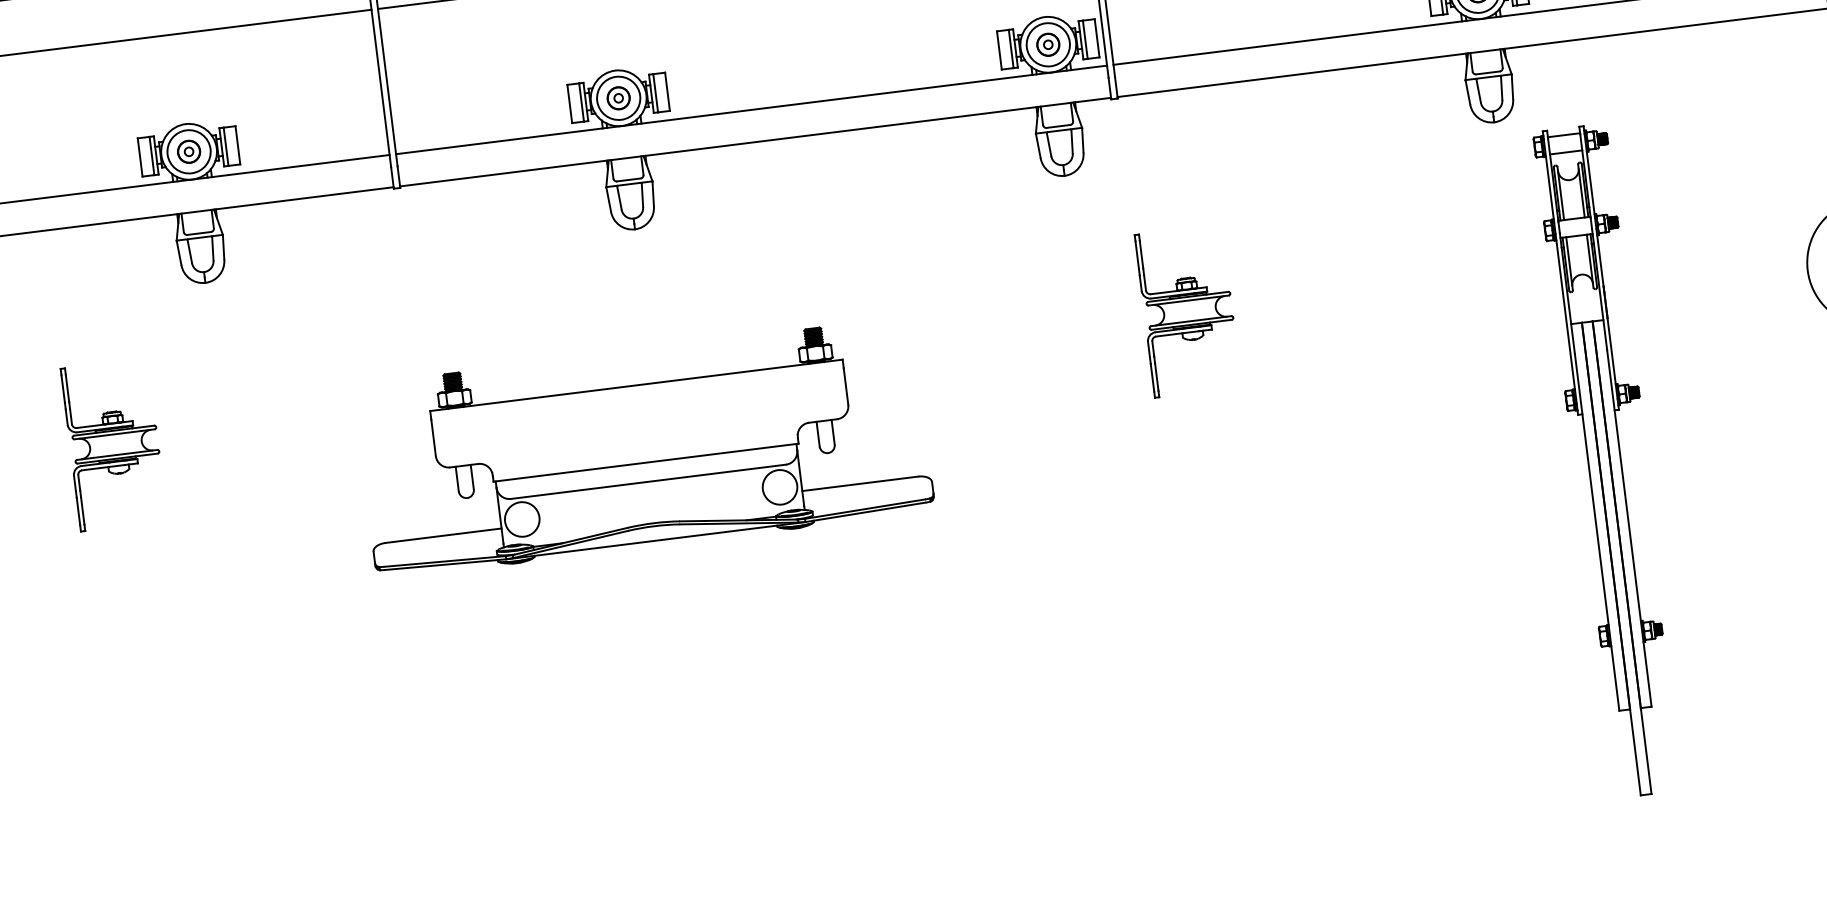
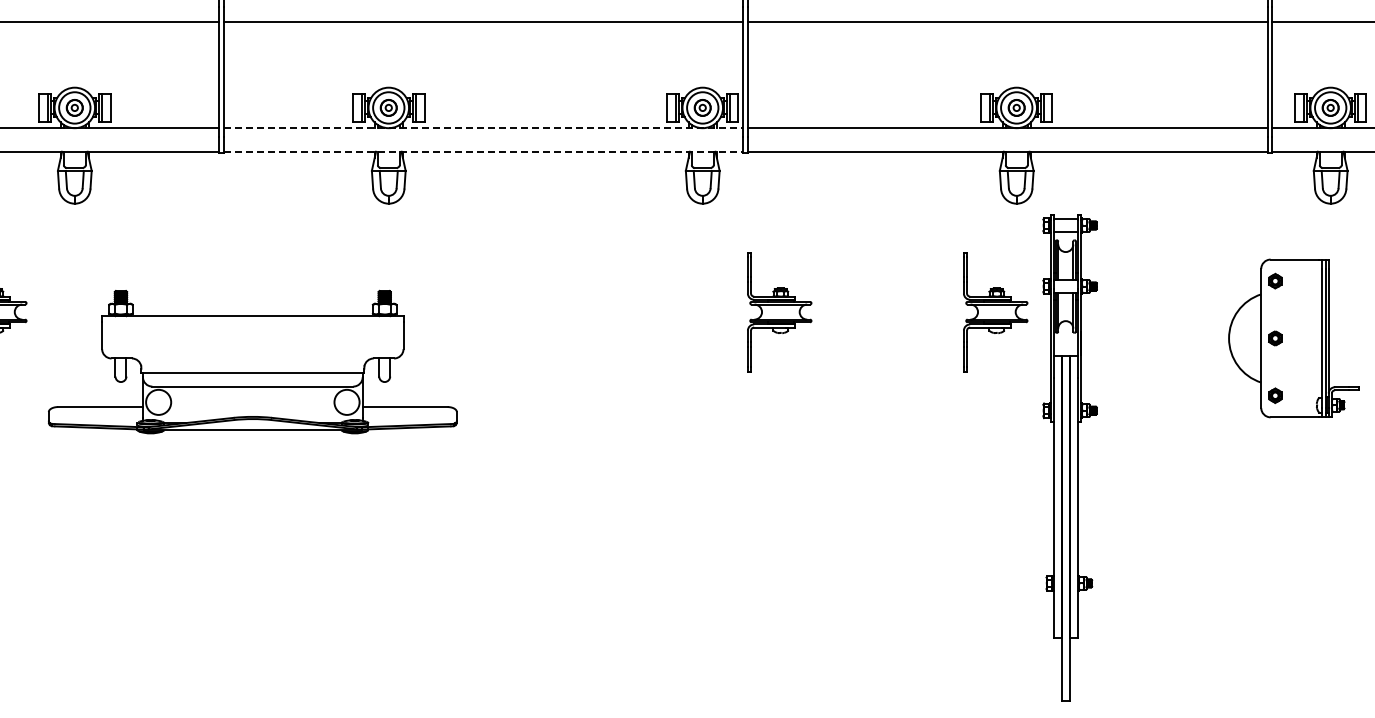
line: (751, 110) -> (483, 128), solid -> dashed
line: (755, 141) -> (483, 151), solid -> dashed
part: (1483, 274) -> (995, 312), added
part: (643, 447) -> (252, 361), moved

